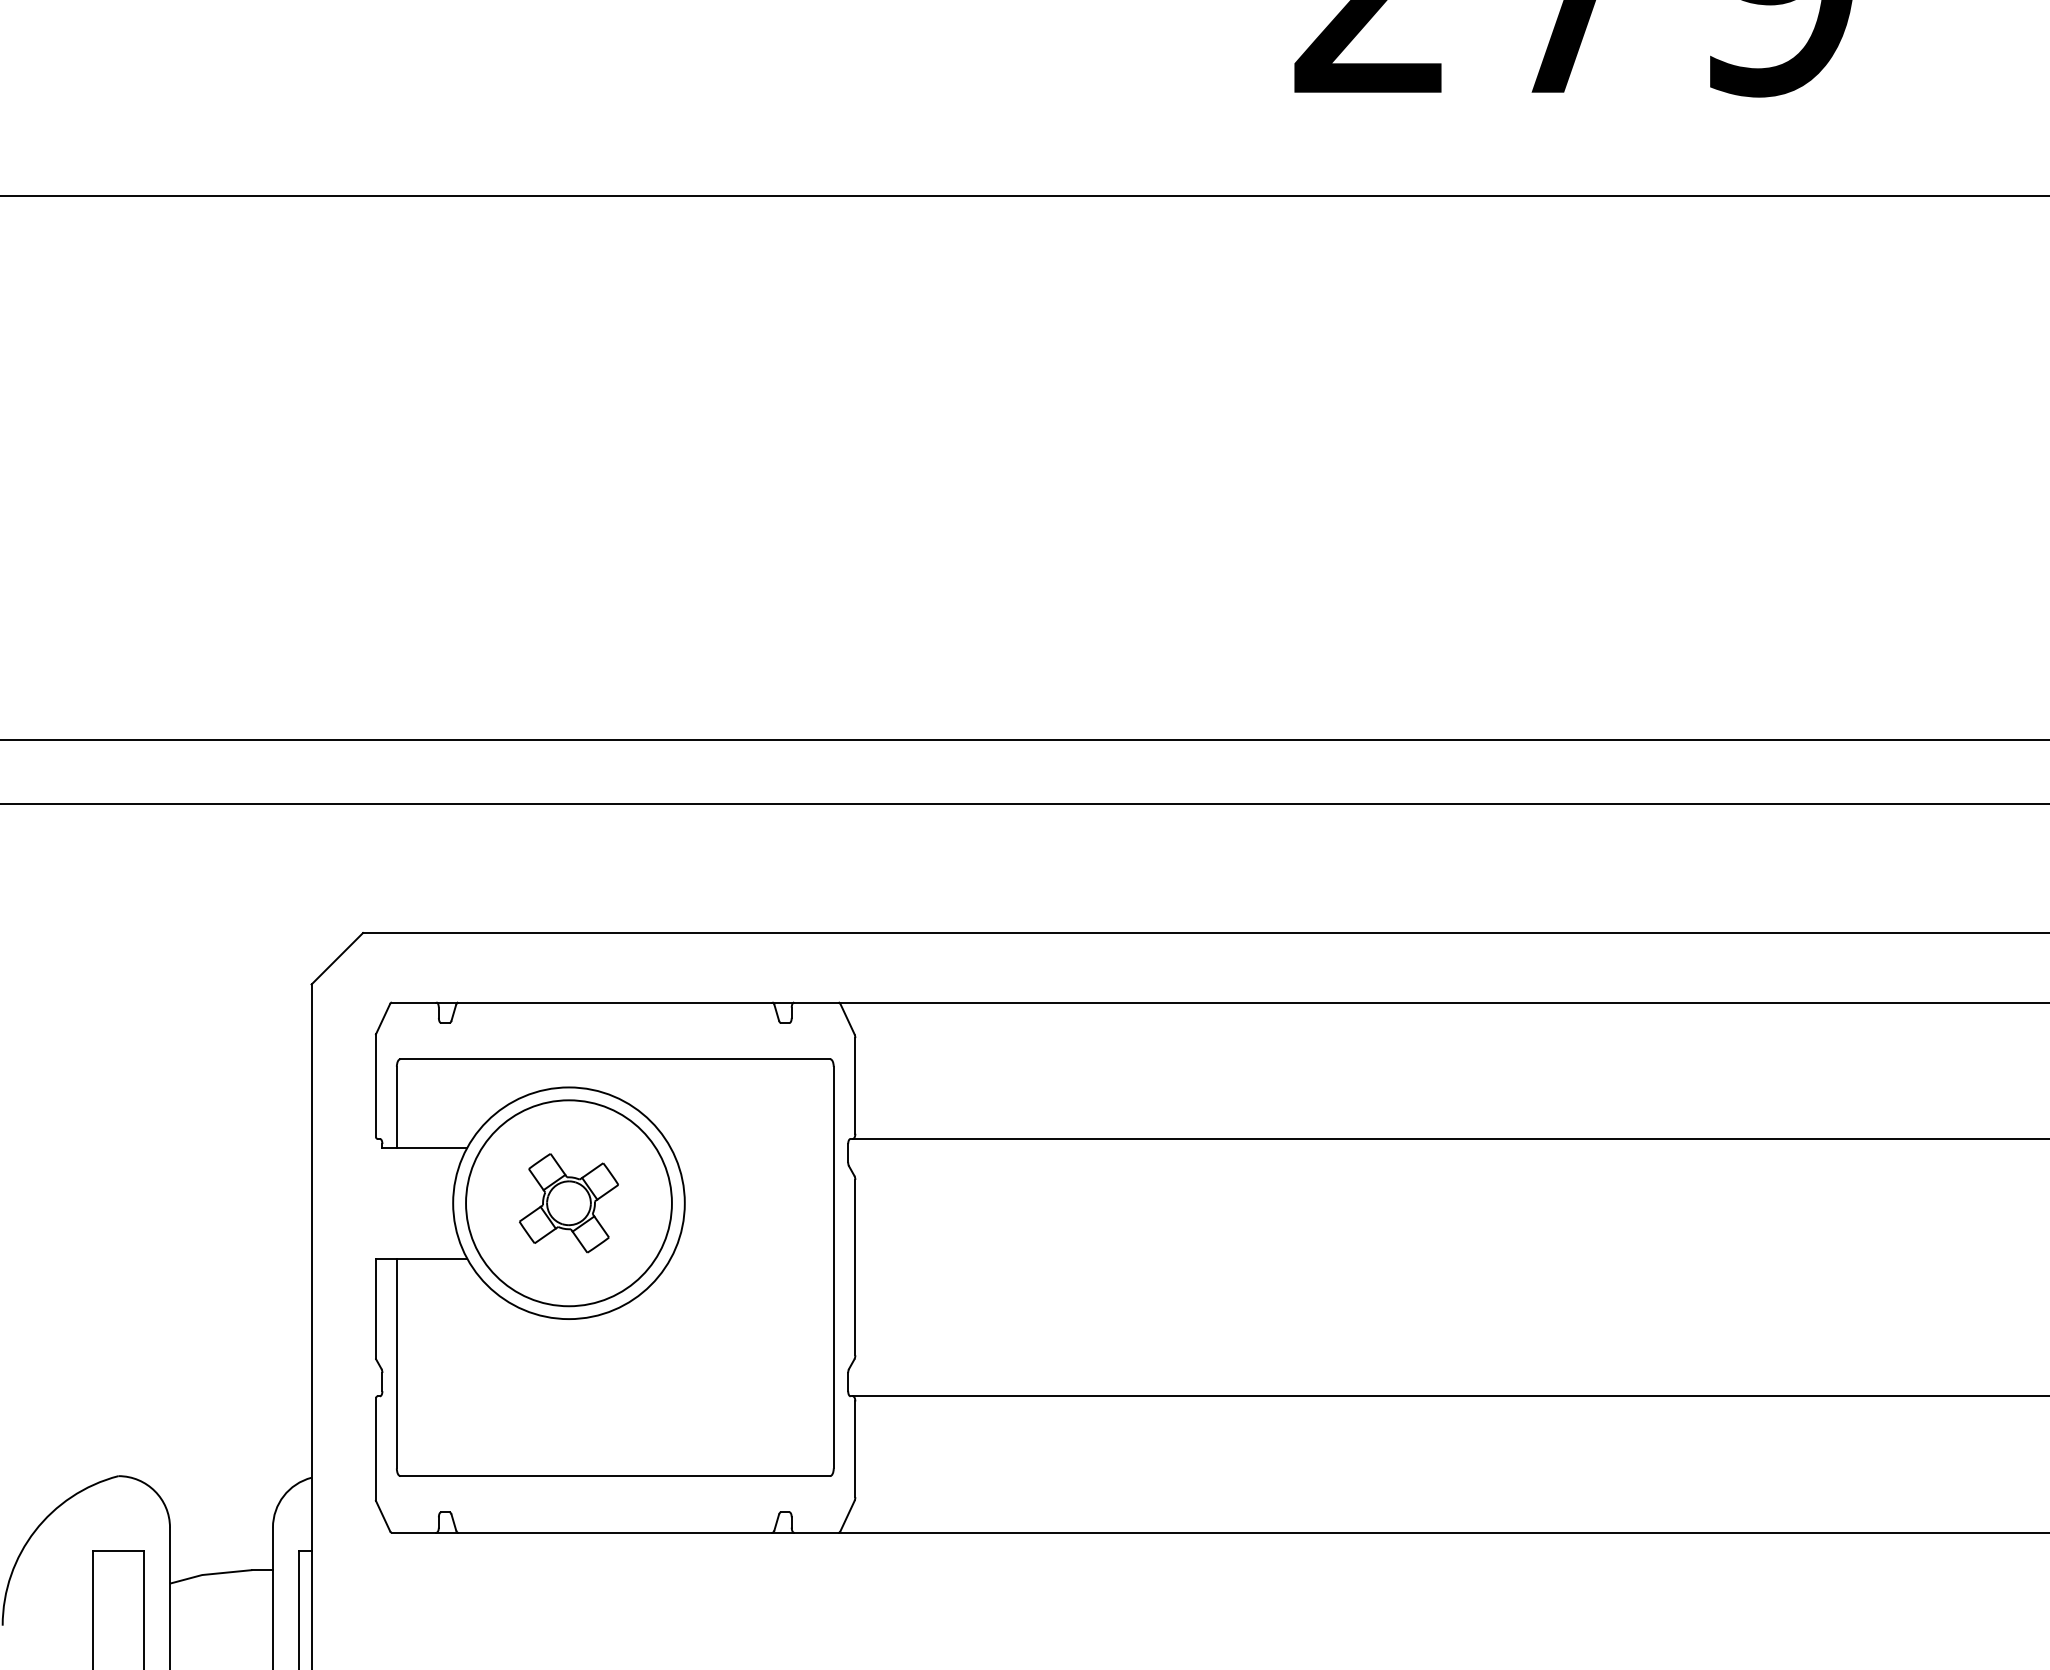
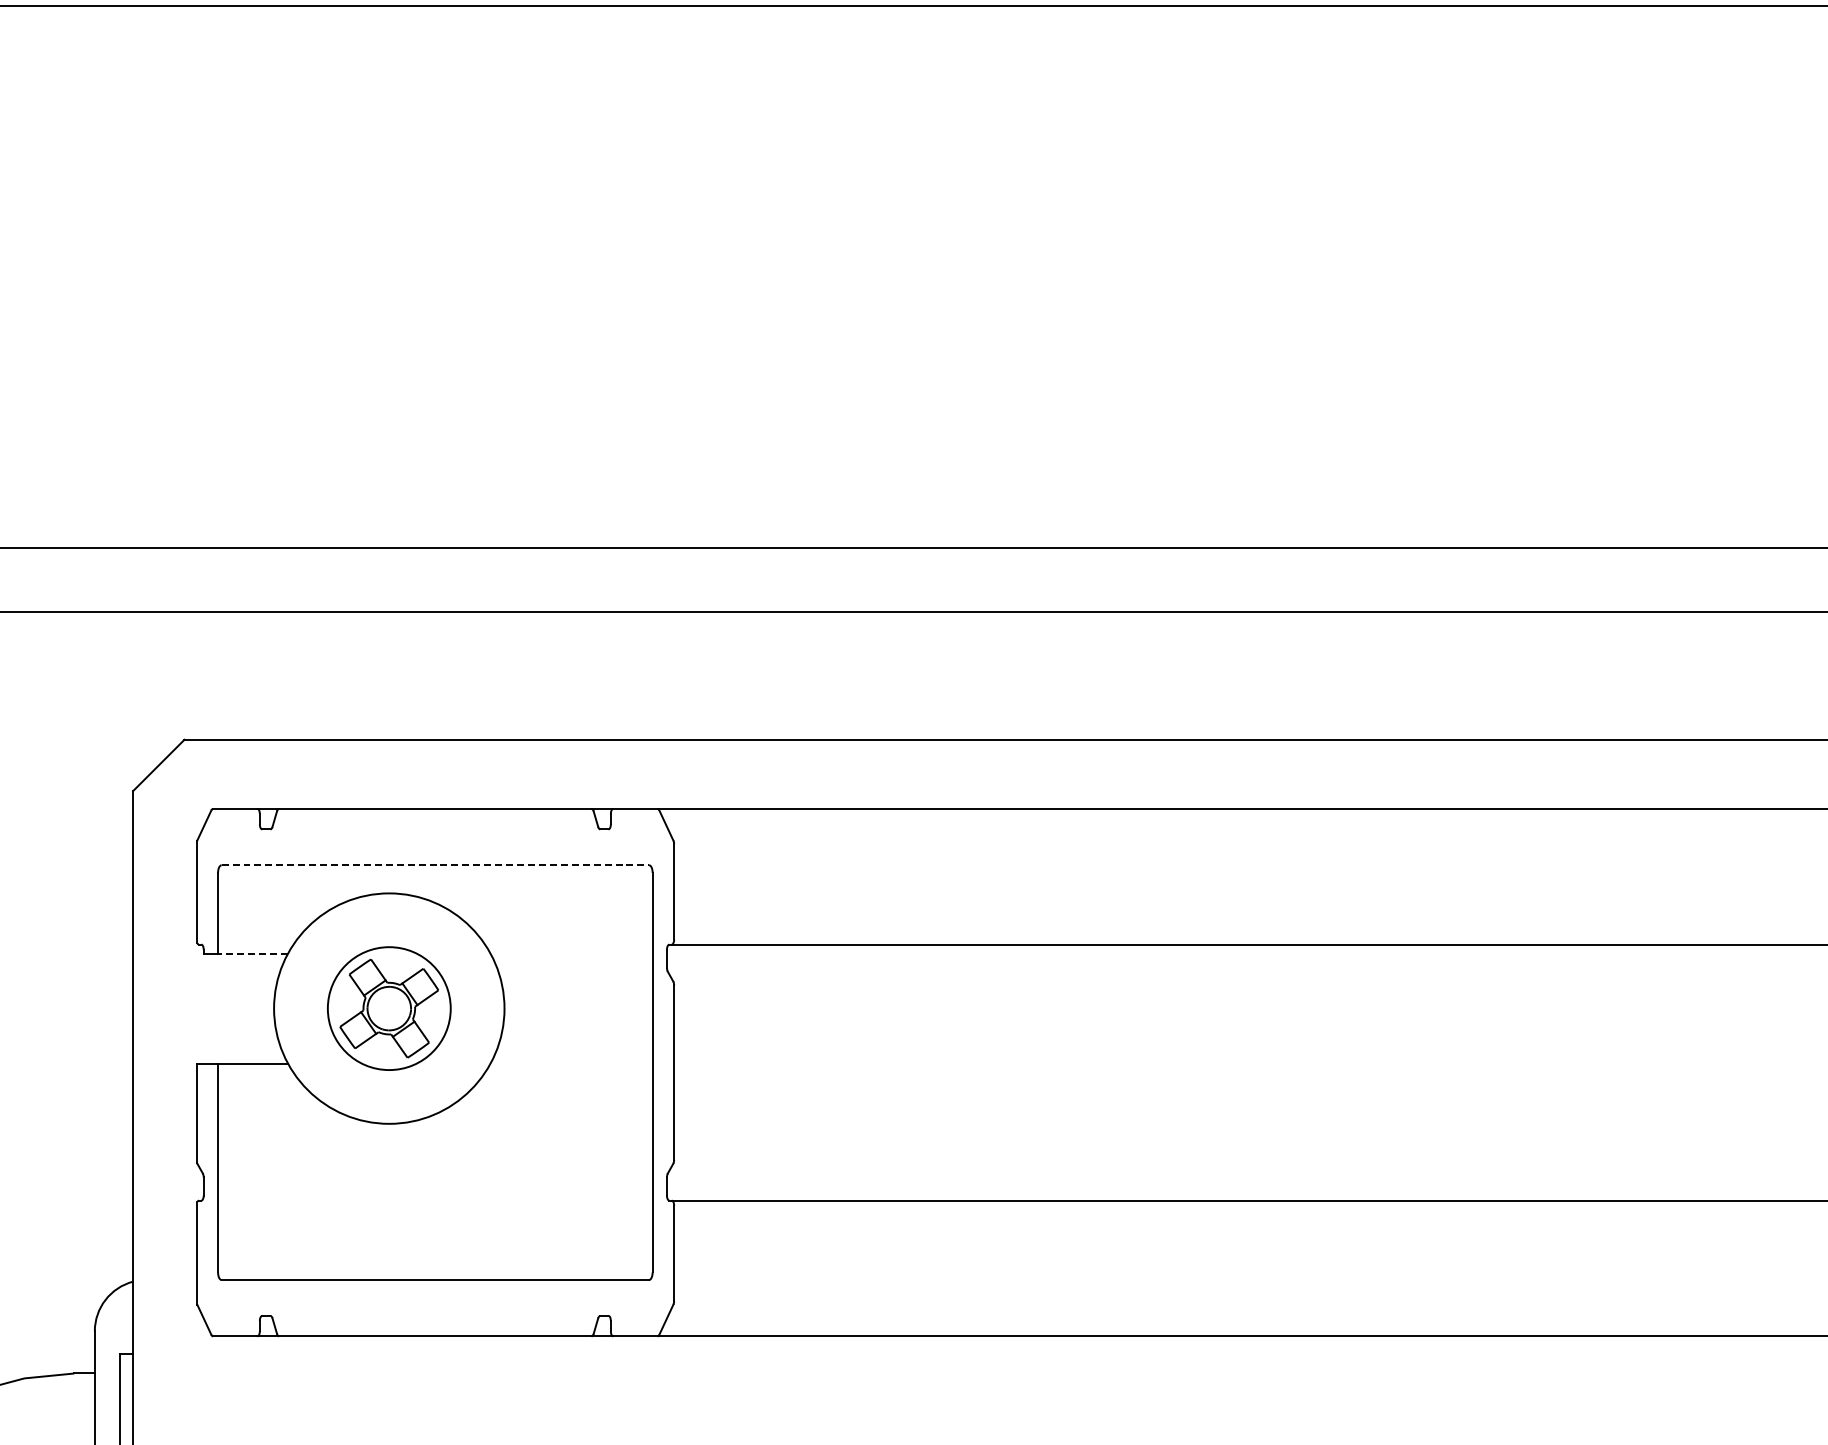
line: (615, 1059) -> (435, 865), solid -> dashed
line: (431, 1147) -> (252, 953), solid -> dashed
circle: (568, 1203) -> (388, 1008), size x0.6

